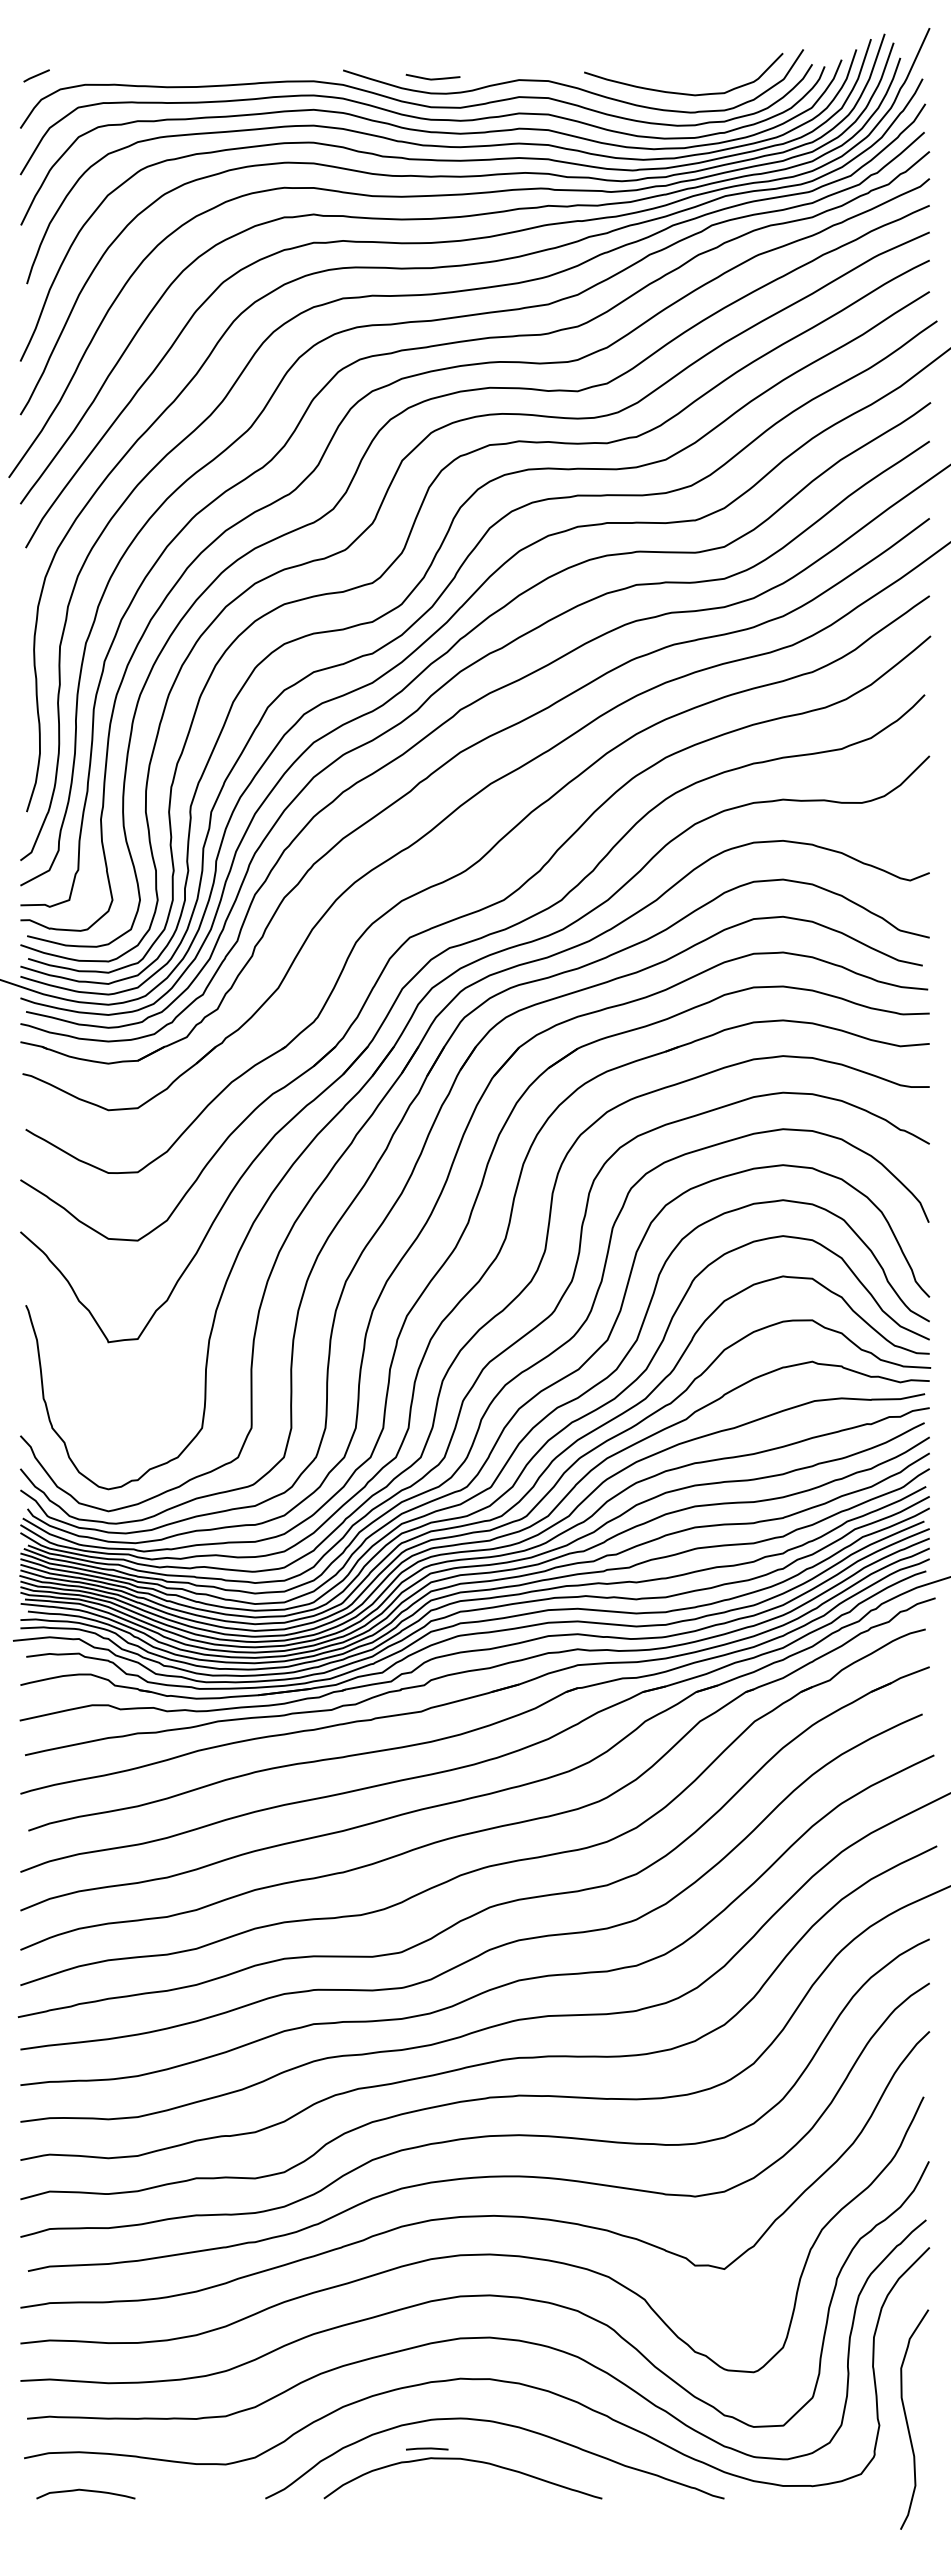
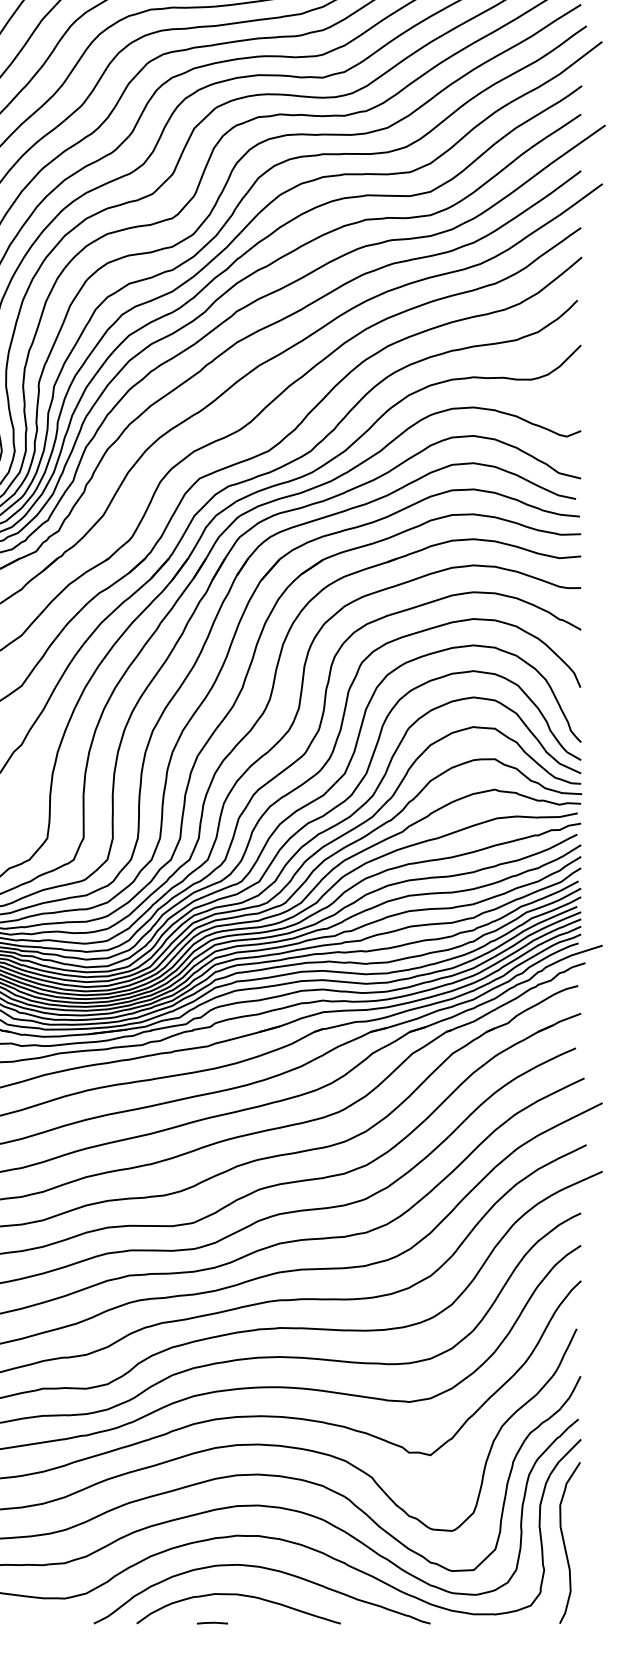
curve: (907, 2419) -> (564, 1542), moved
line: (427, 2448) -> (212, 1622), moved

